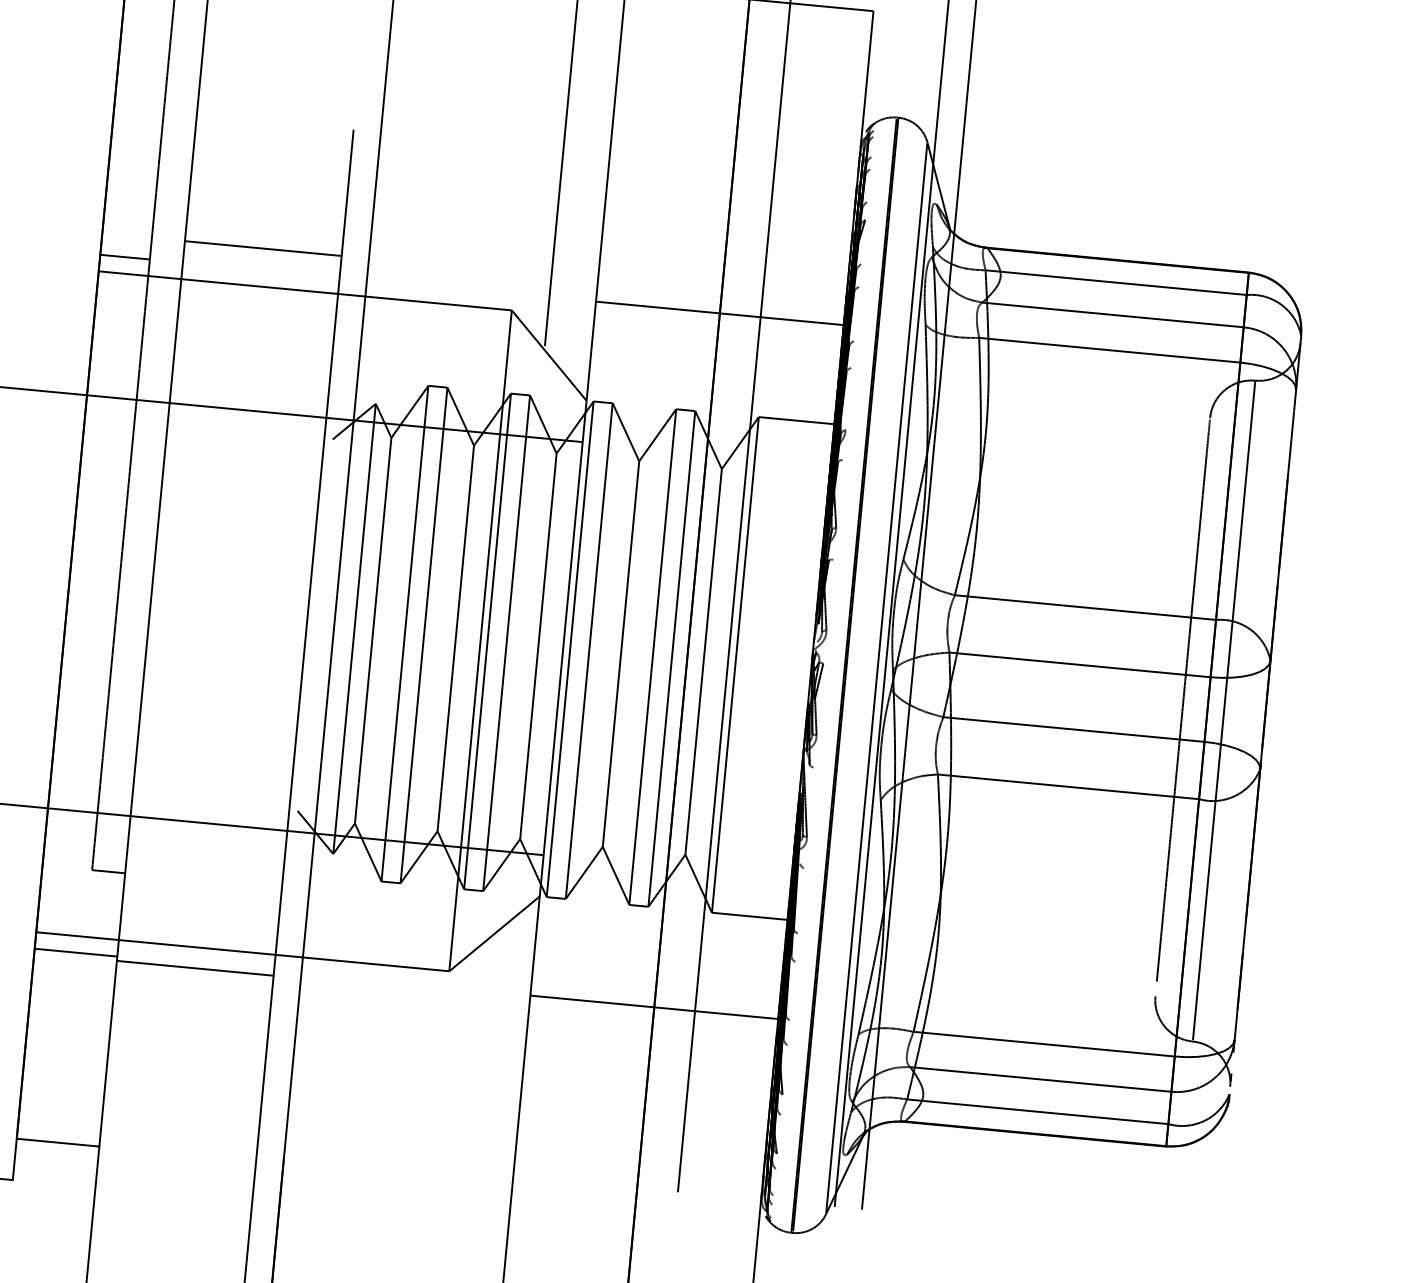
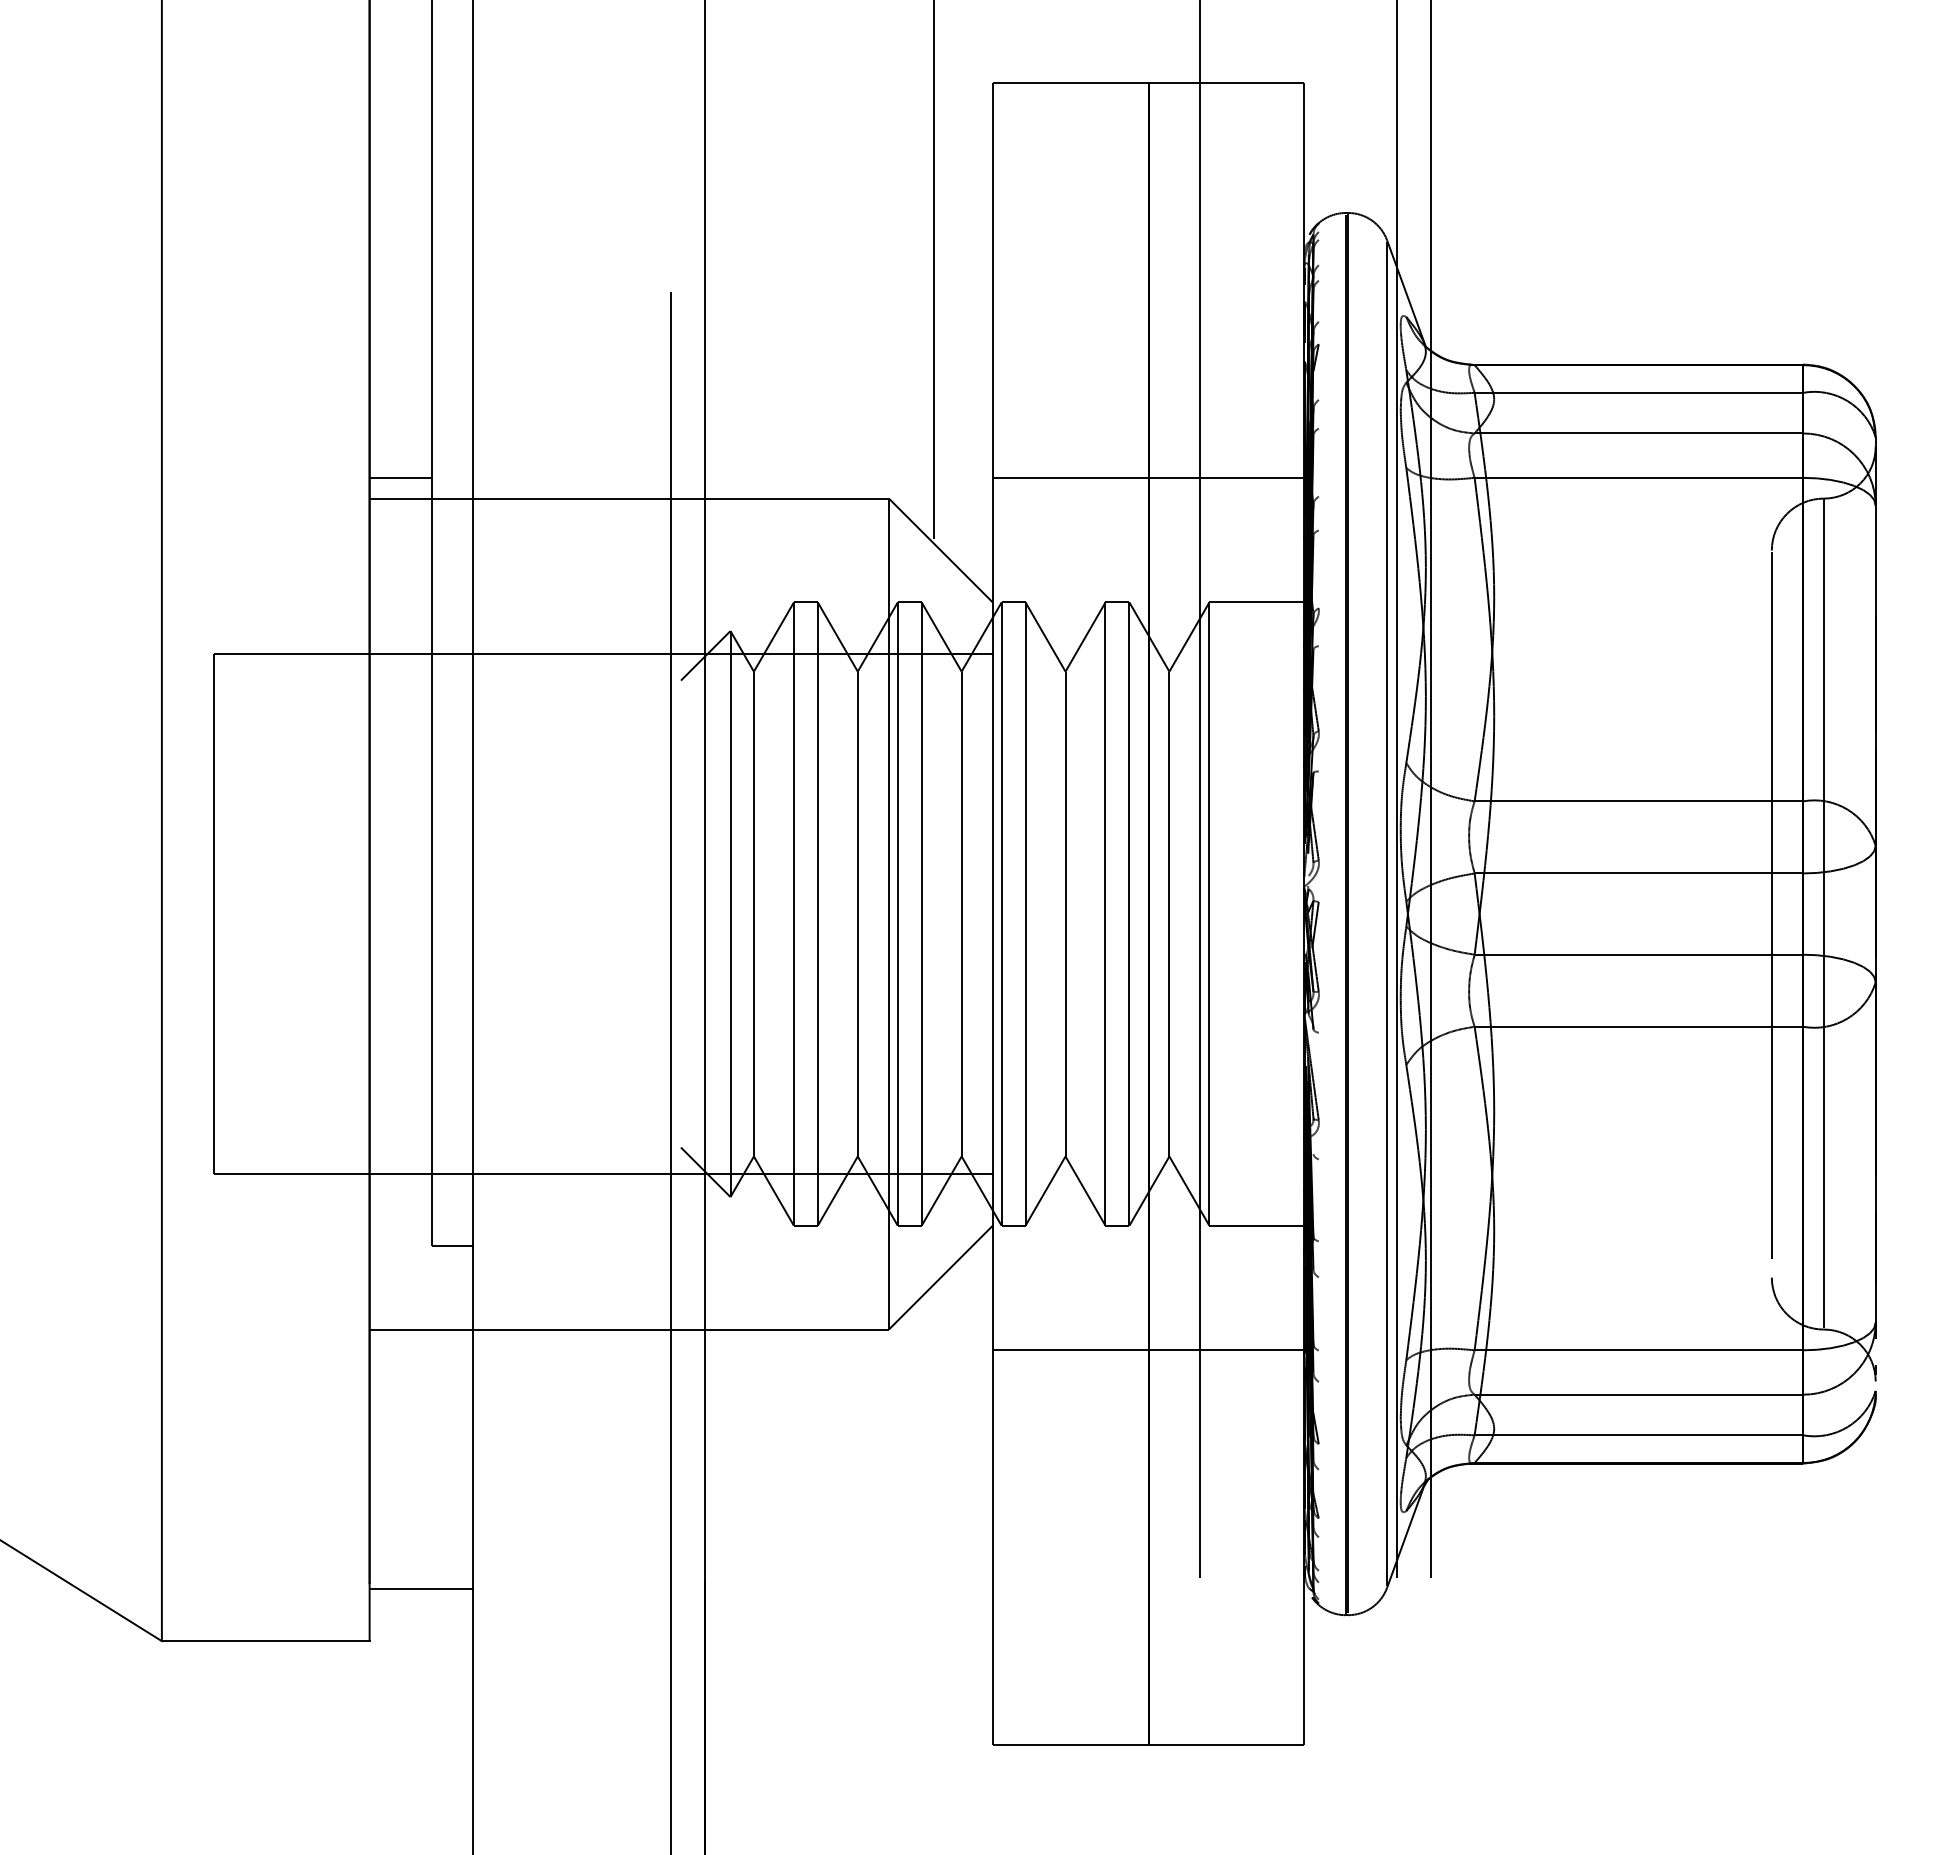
line: (262, 248) -> (571, 450), removed
line: (75, 952) -> (421, 1350), removed
line: (194, 968) -> (571, 1355), removed

